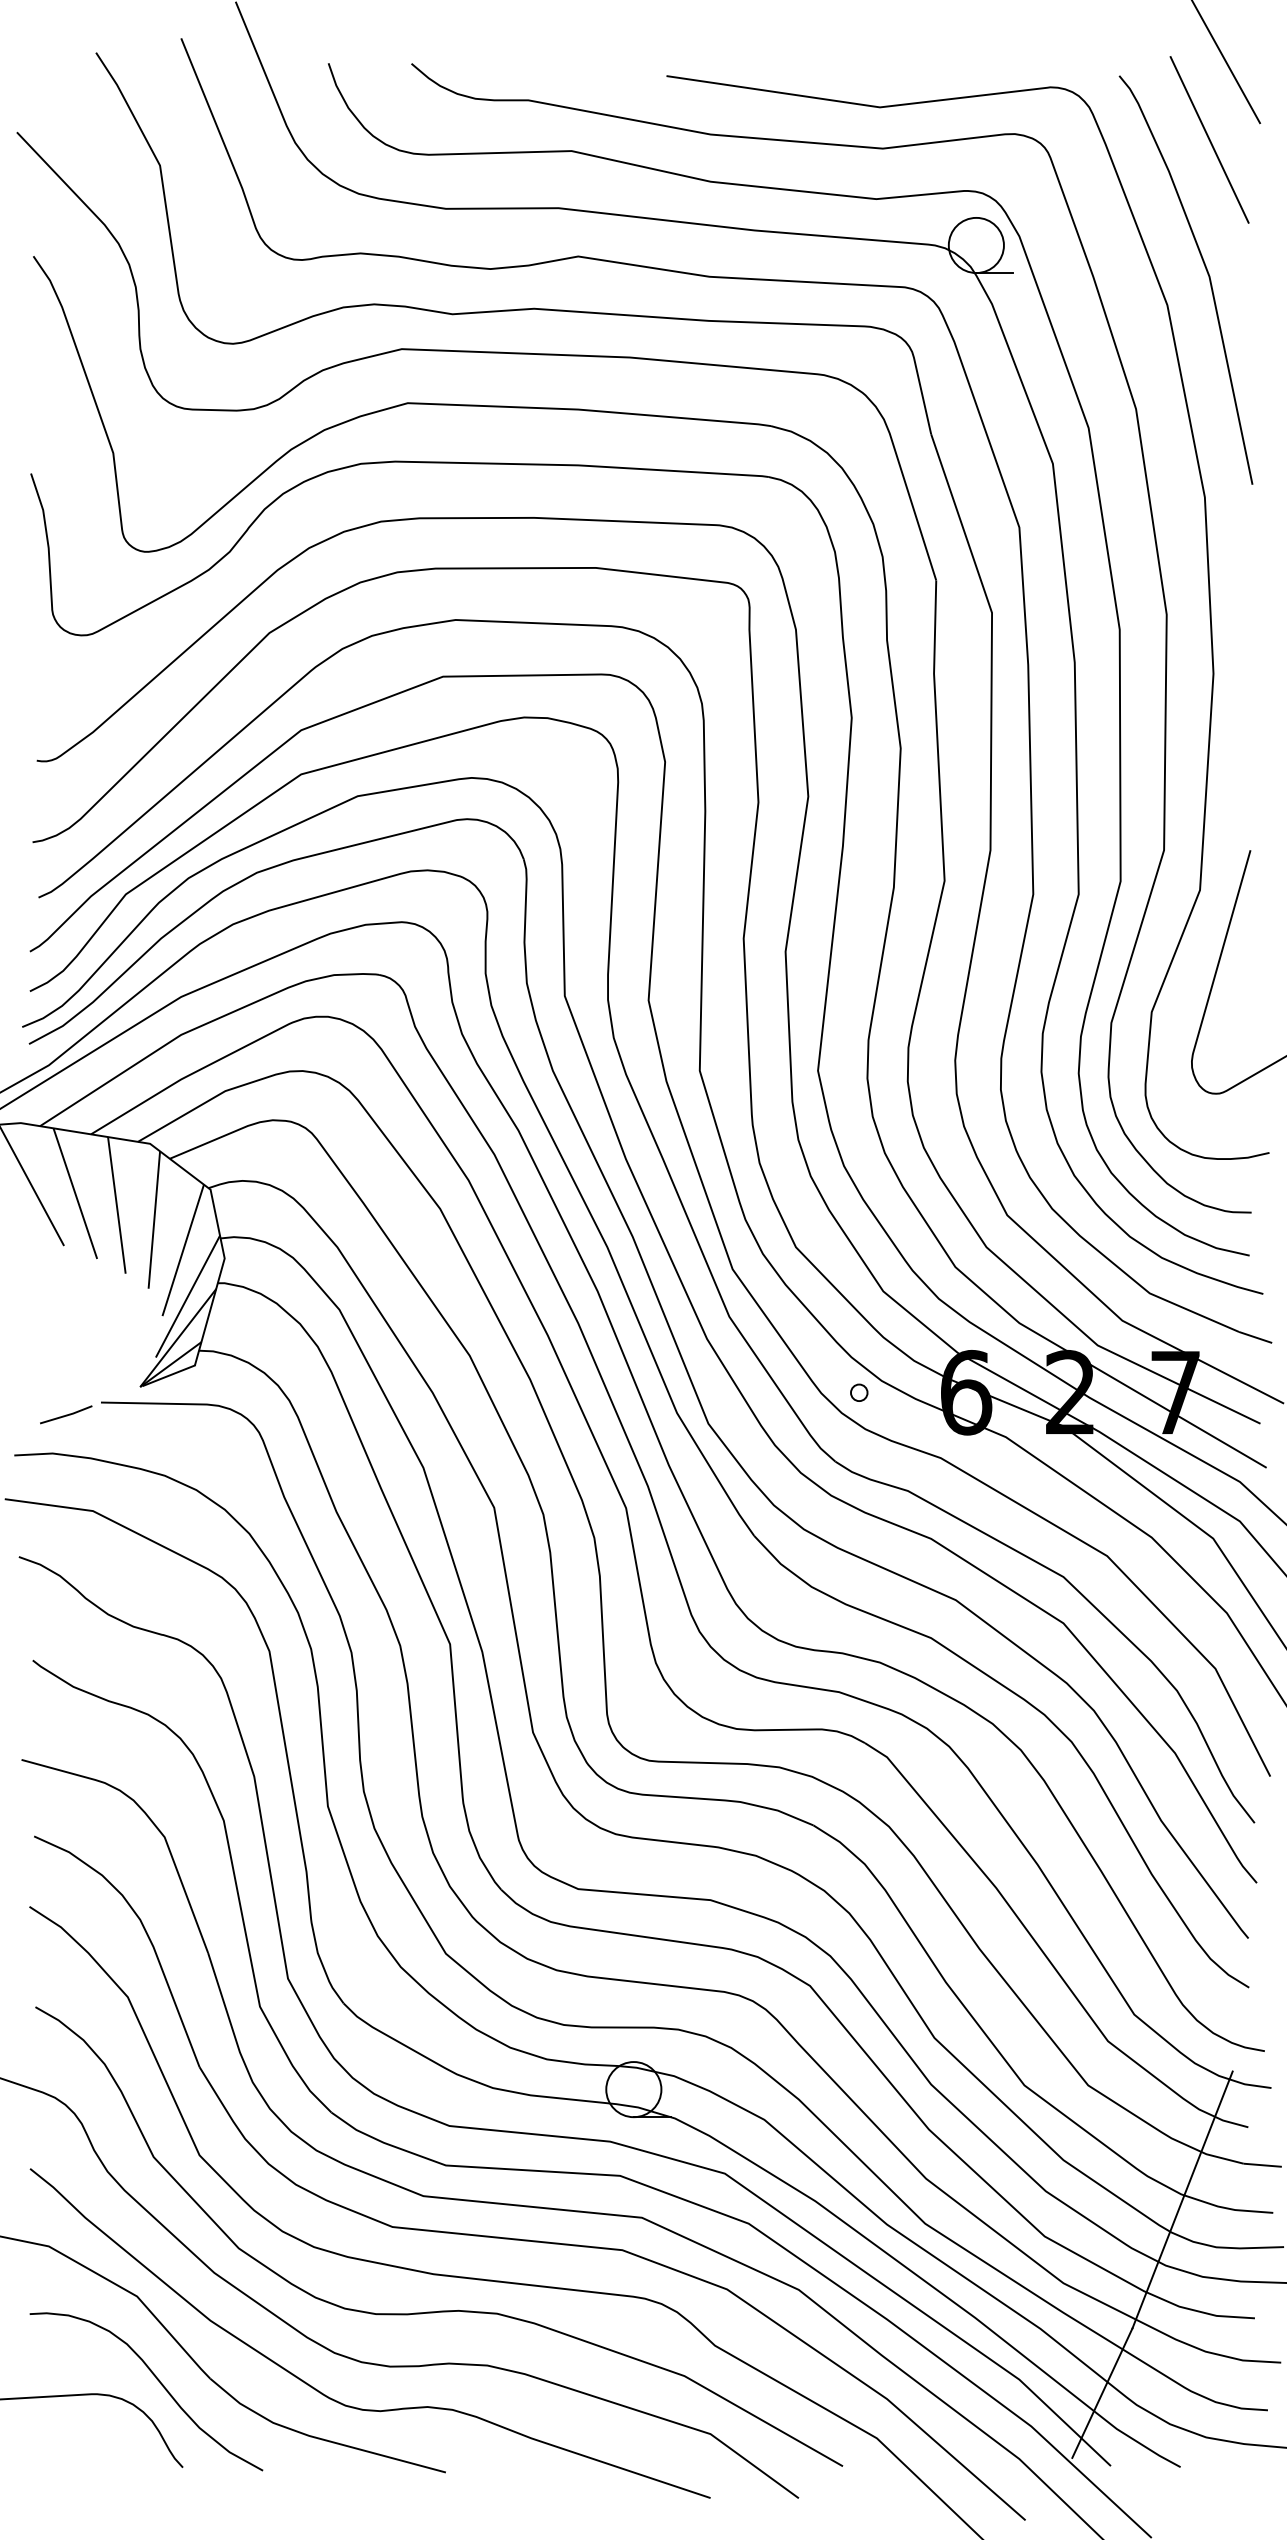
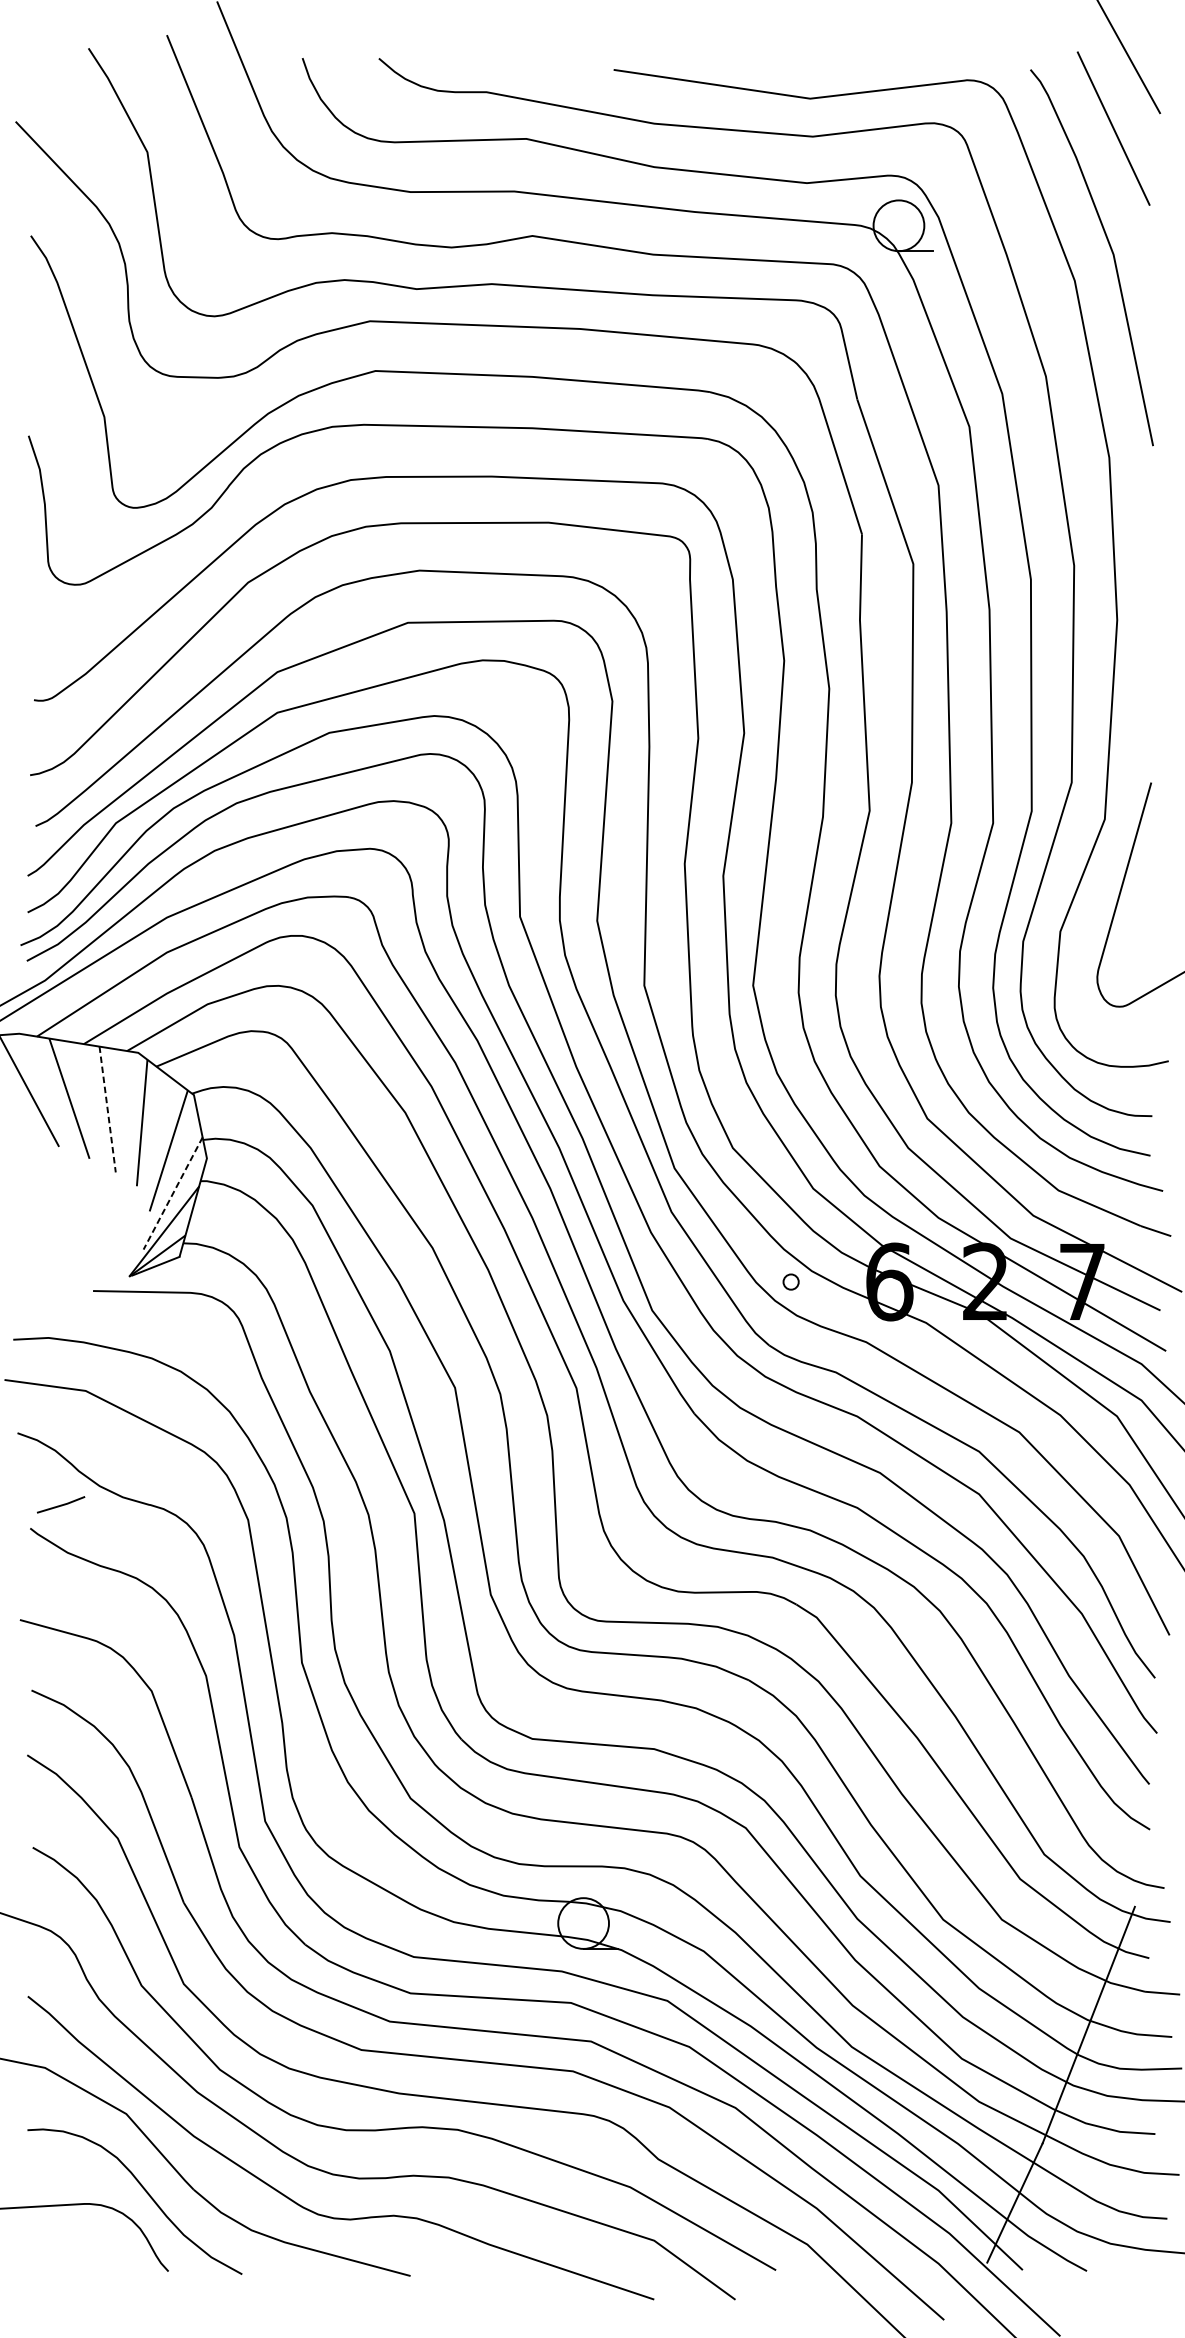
line: (116, 1205) -> (107, 1109), solid -> dashed
line: (187, 1296) -> (172, 1193), solid -> dashed
line: (66, 1414) -> (61, 1504), moved

